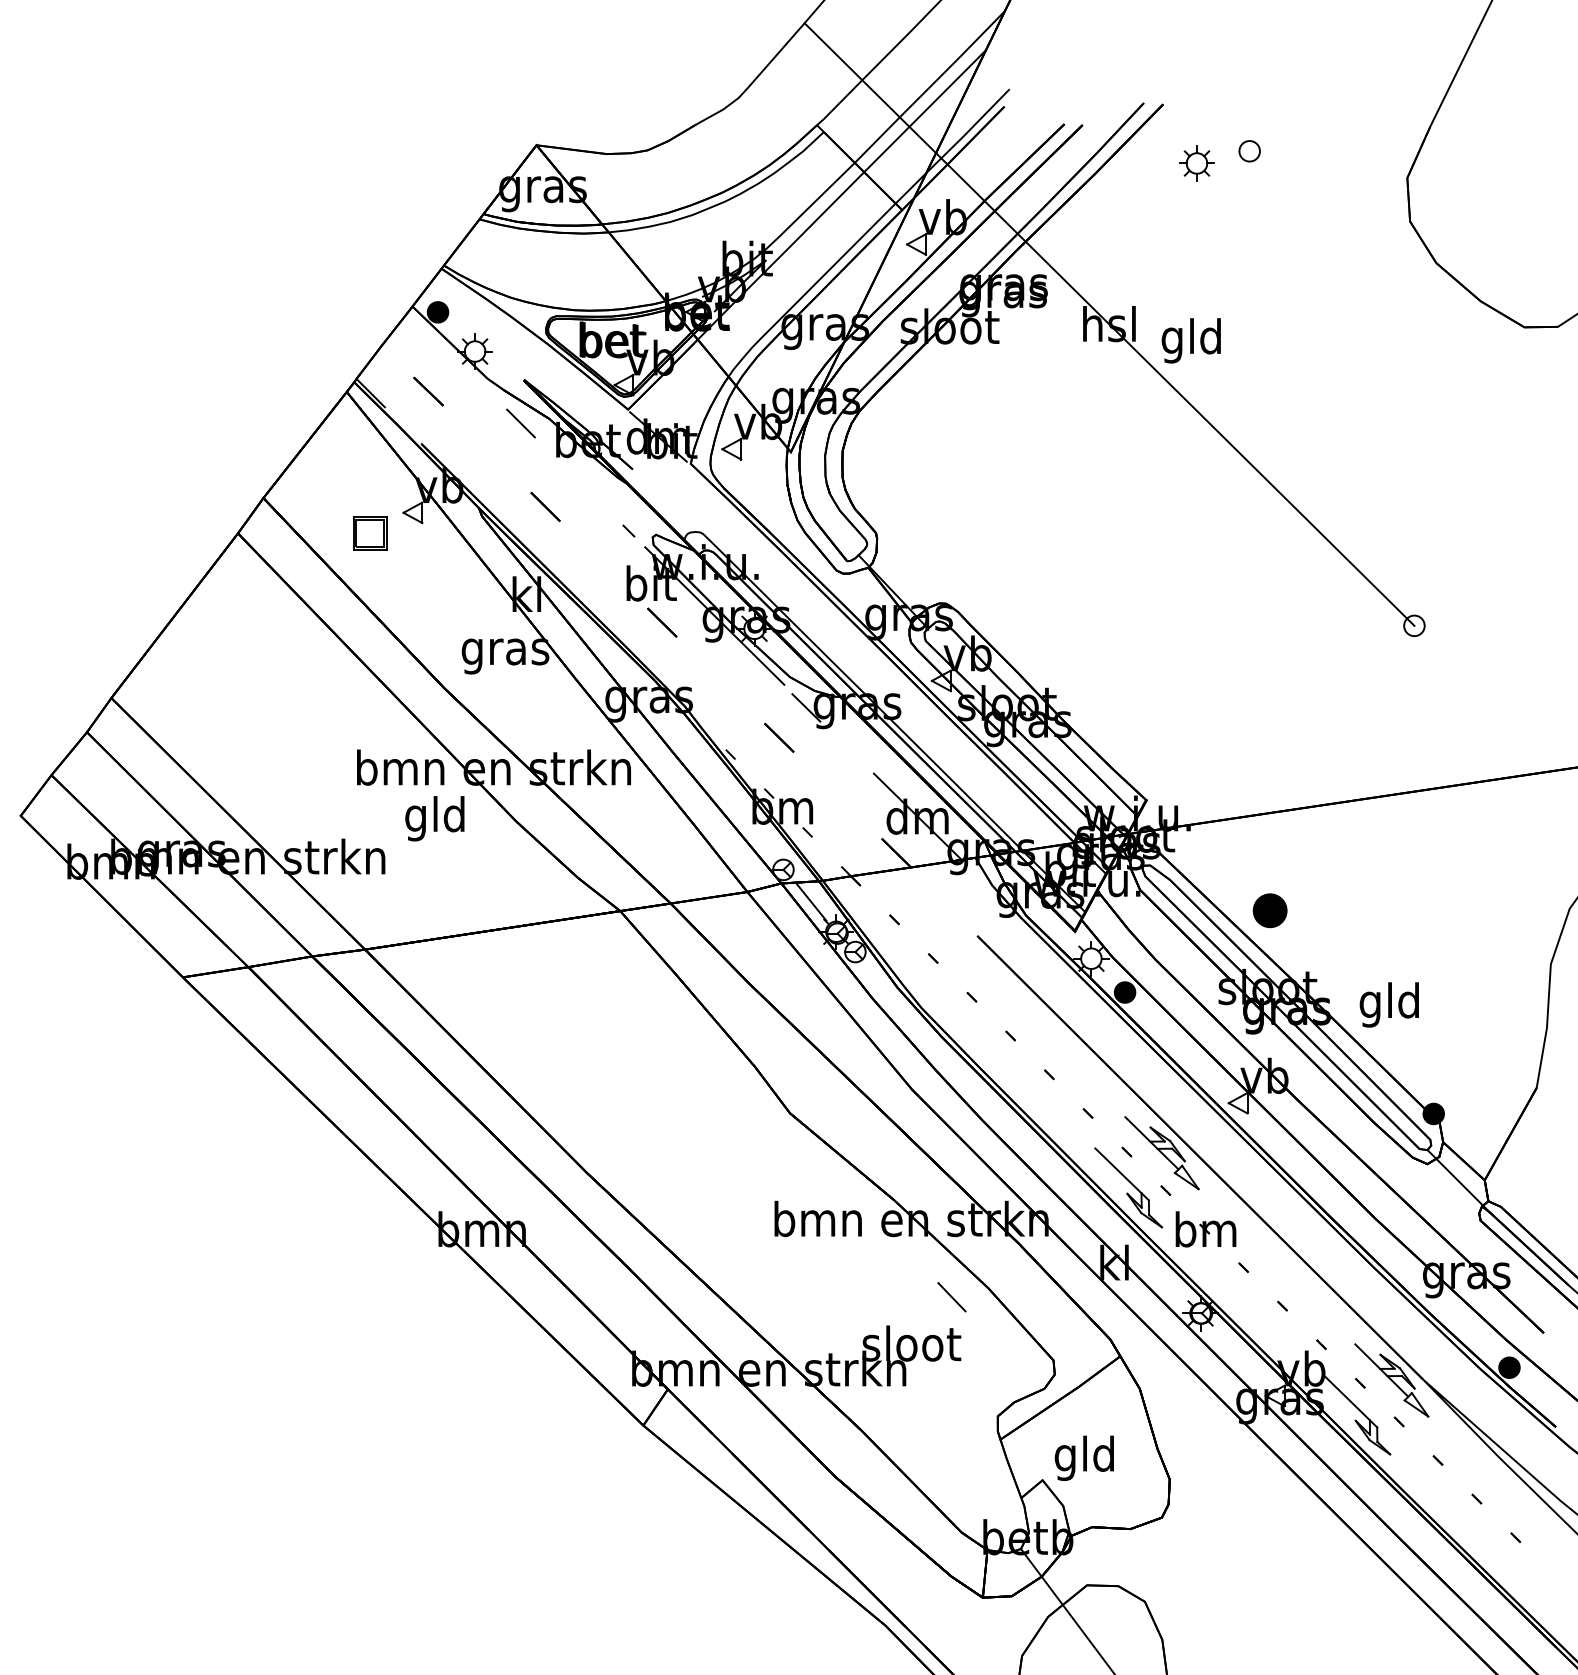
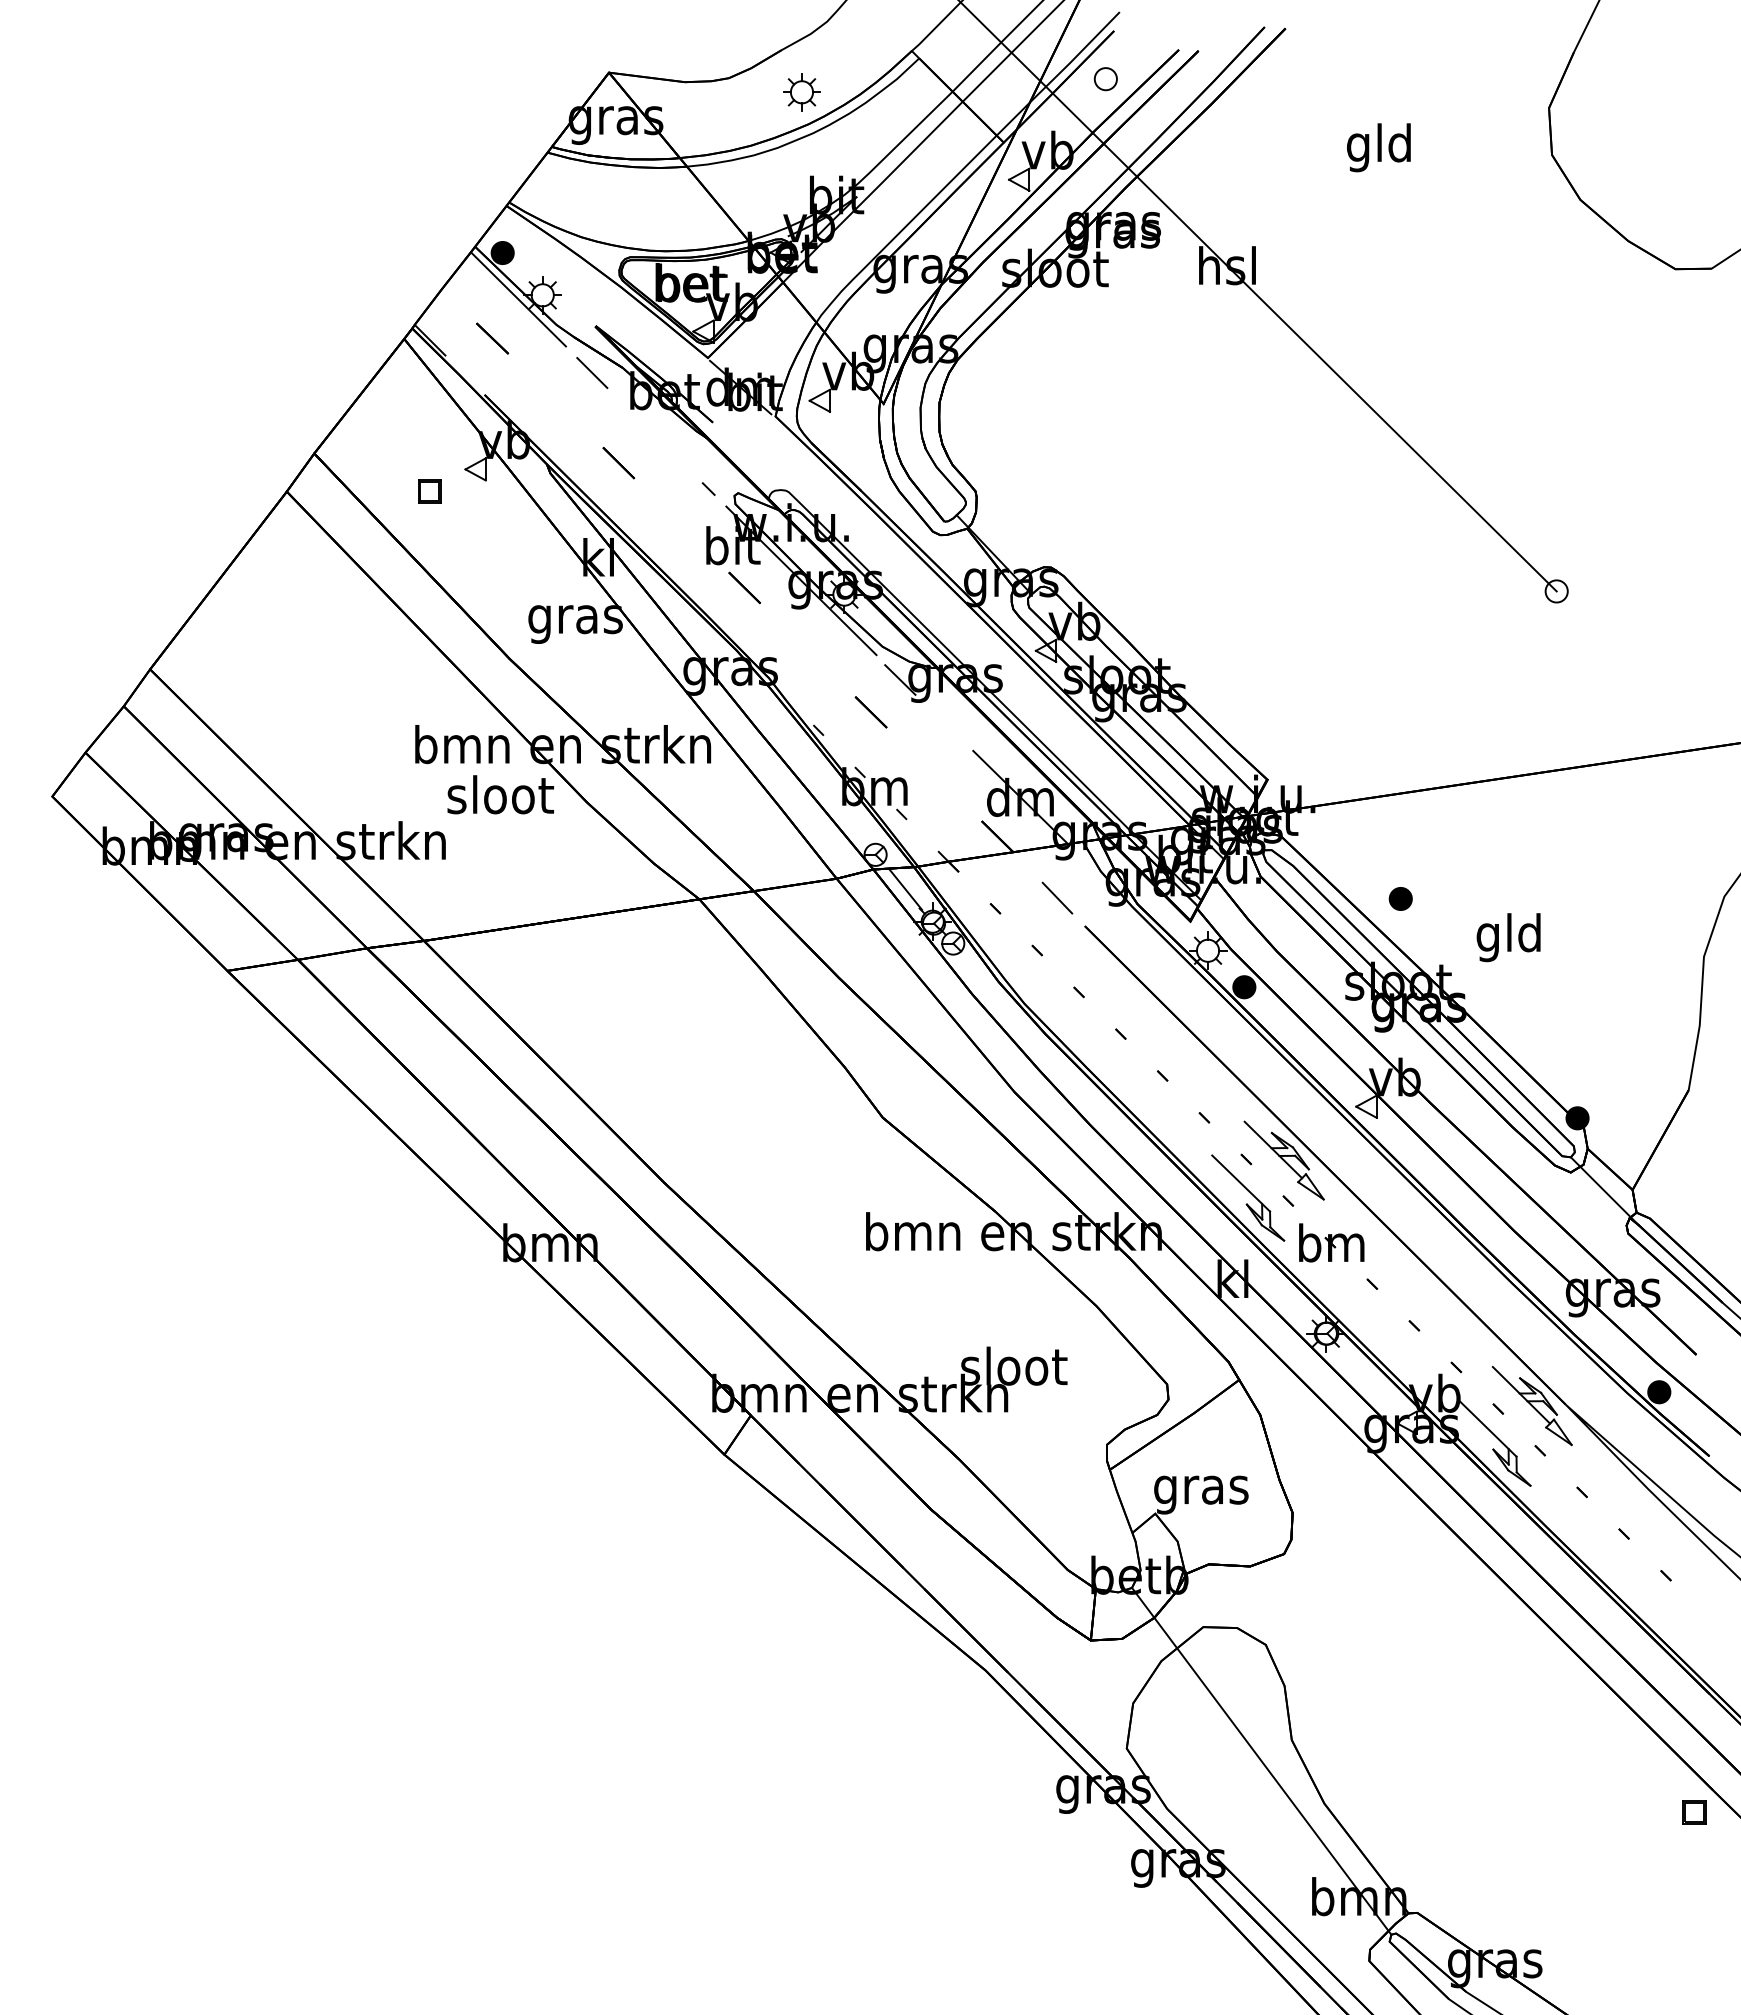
part: (1249, 151) -> (1105, 79), moved
part: (1196, 163) -> (801, 92), moved
text: (1190, 340) -> (1378, 147), moved
line: (451, 355) -> (517, 299), added
part: (370, 533) -> (429, 491), size x0.62
text: (435, 818) -> (500, 799), gld -> sloot
part: (1269, 910) -> (1400, 898), size x0.62
text: (1389, 1004) -> (1508, 937), moved
line: (951, 1296) -> (1057, 897), moved
text: (1085, 1457) -> (1201, 1489), gld -> gras

